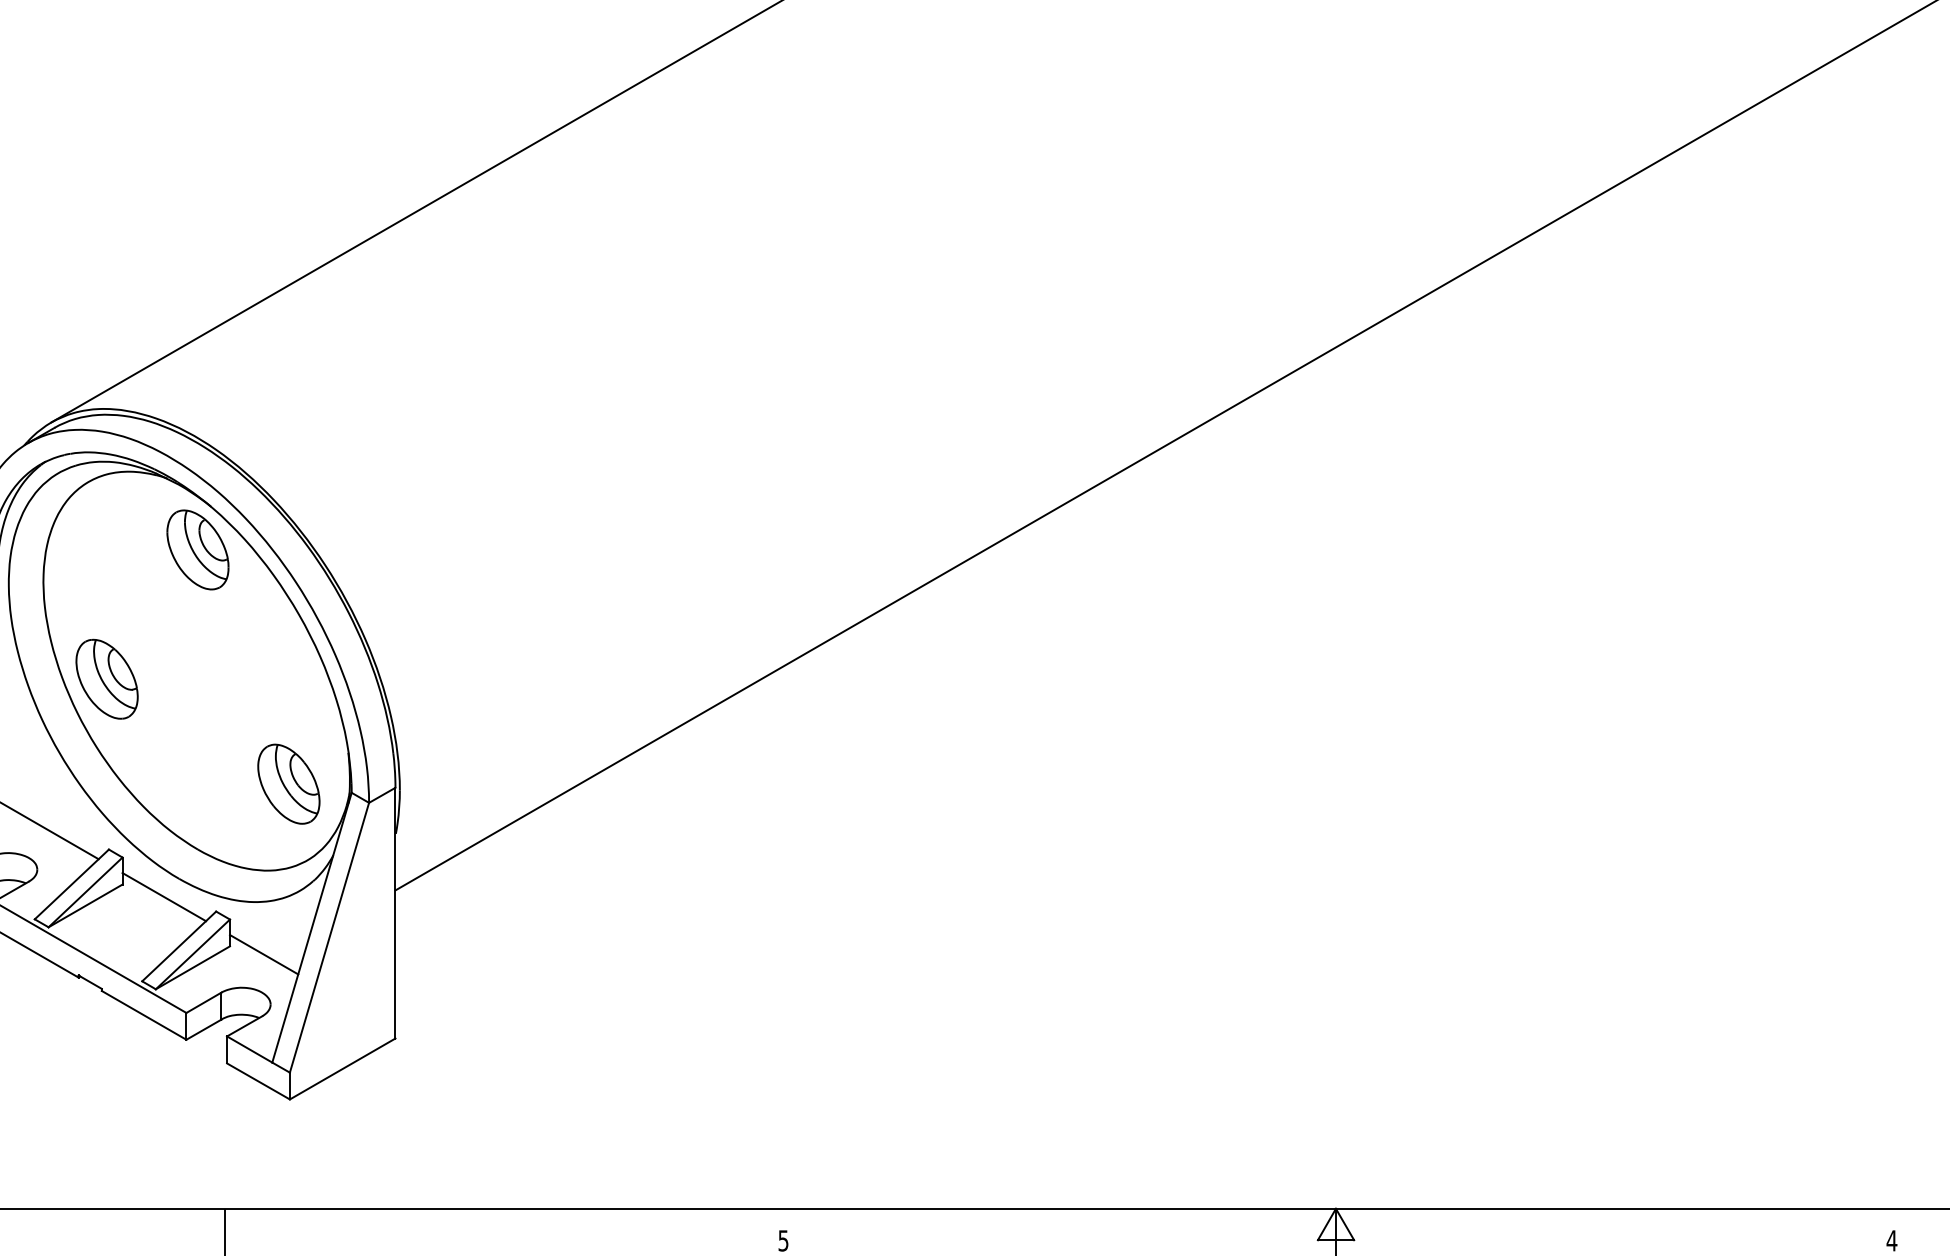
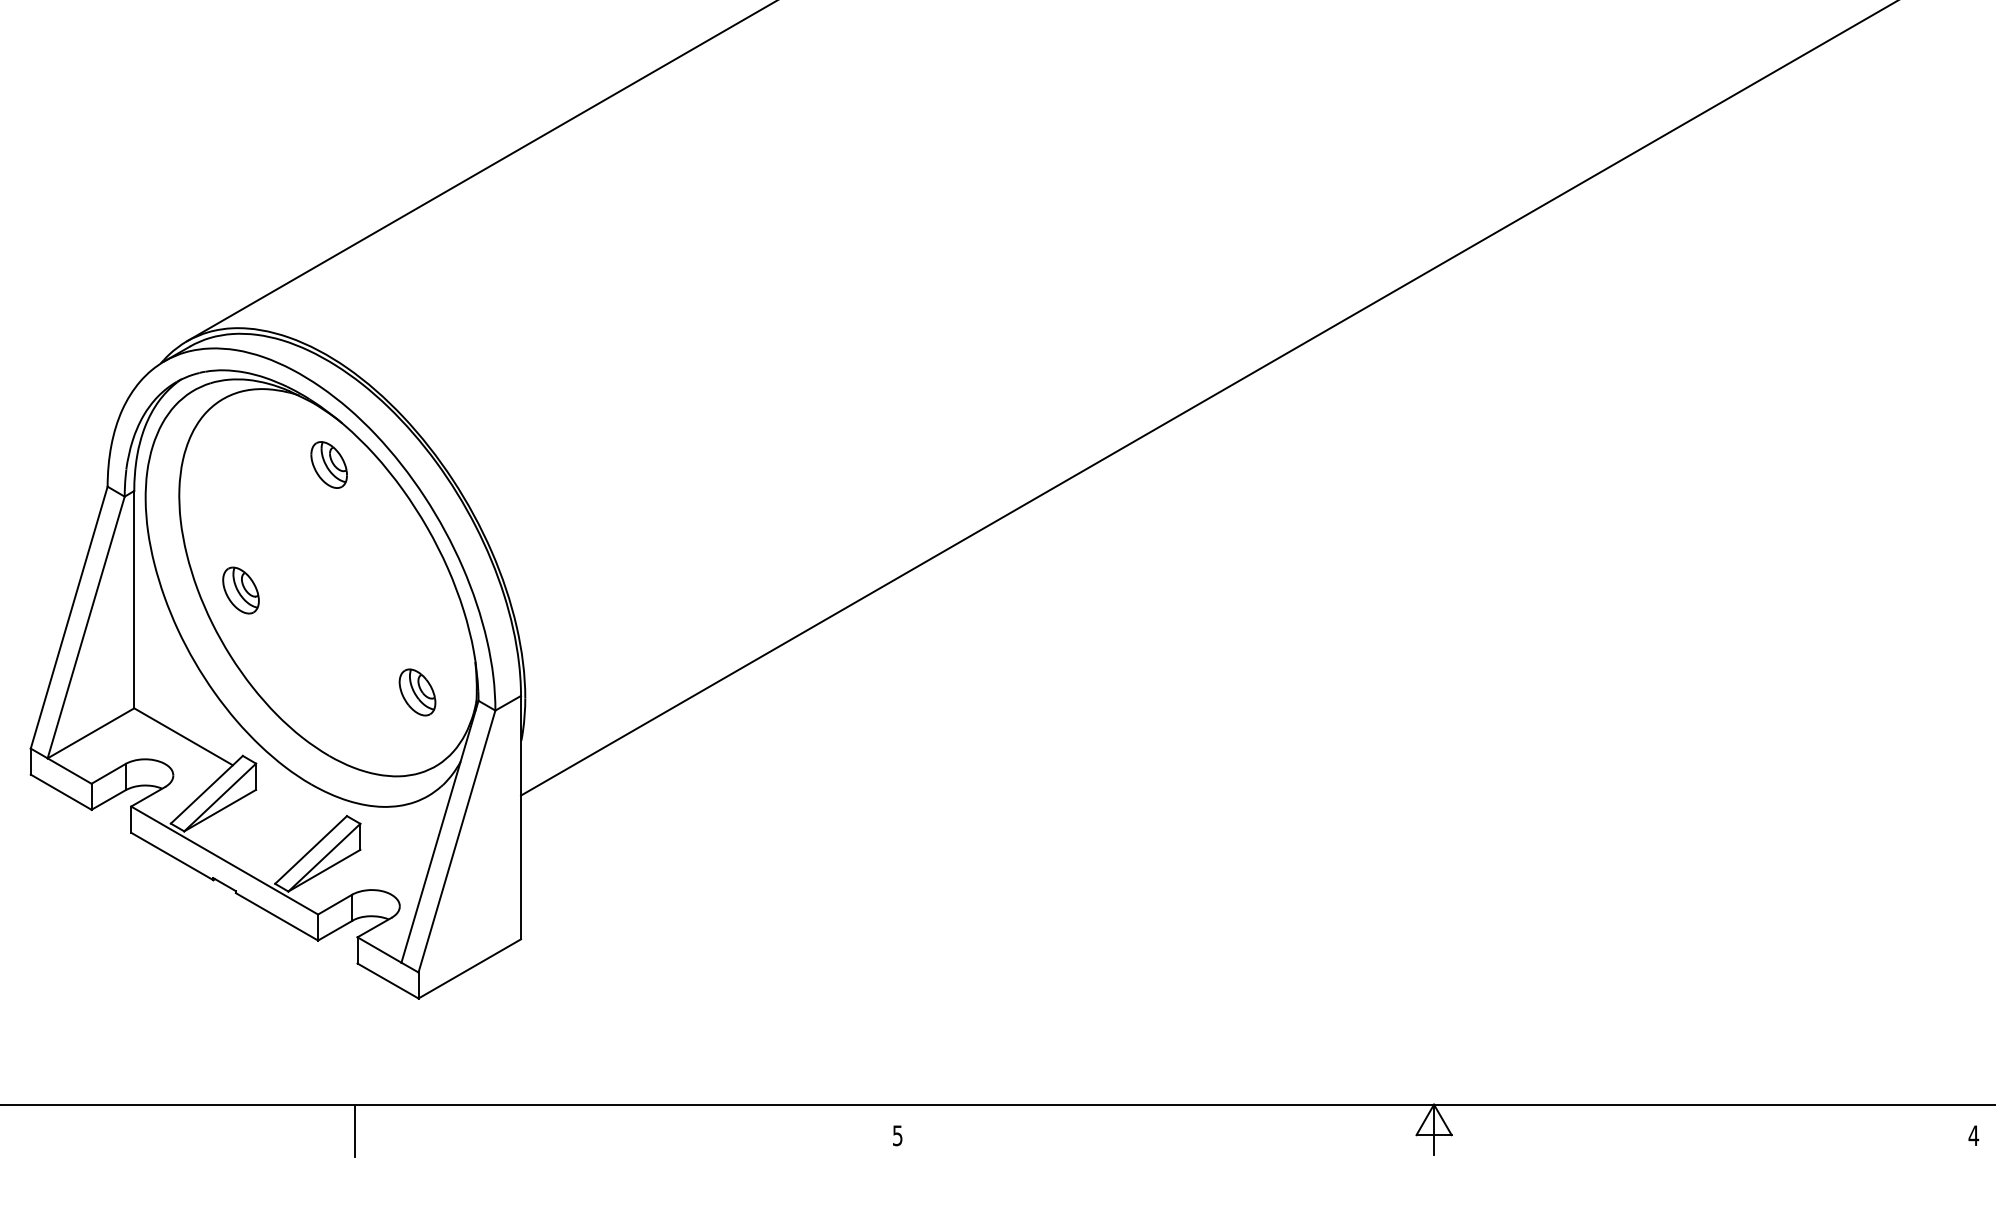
part: (197, 549) -> (328, 464), size x0.6
part: (106, 679) -> (240, 590), size x0.6
part: (288, 784) -> (417, 692), size x0.6
line: (164, 896) -> (296, 801), removed
line: (264, 954) -> (393, 857), removed

